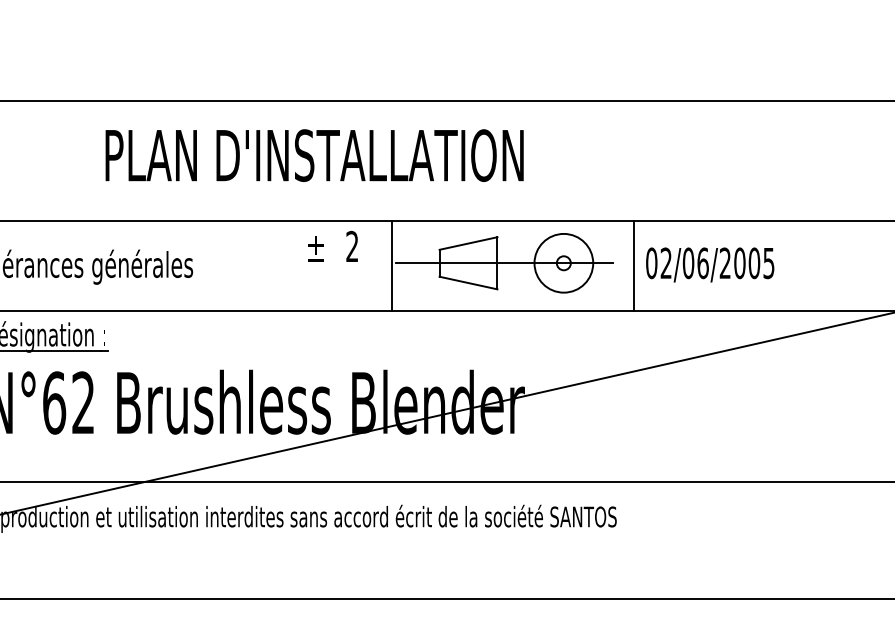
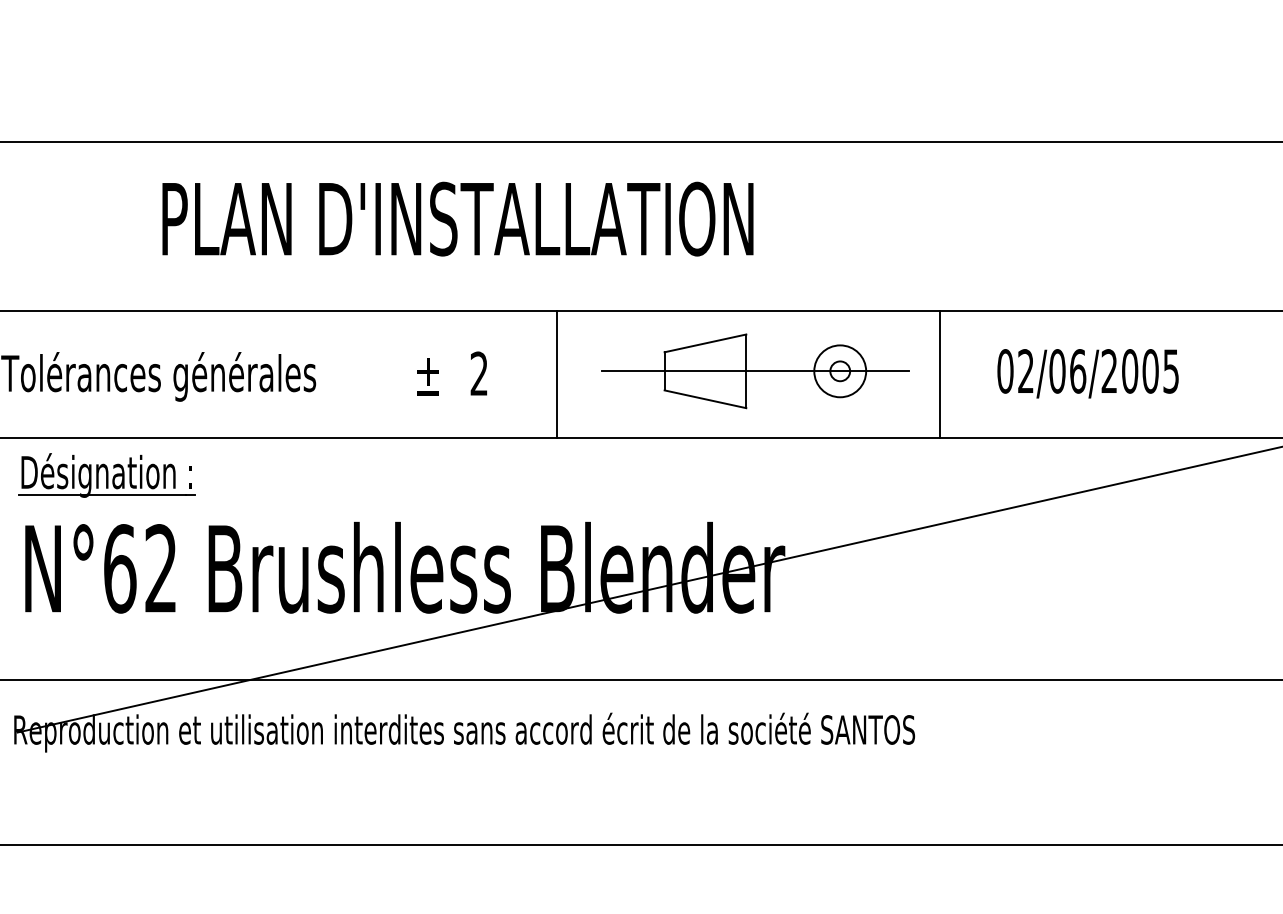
text: (314, 155) -> (457, 218), moved
text: (332, 246) -> (451, 373), moved
circle: (564, 263) -> (840, 371), size x0.62
text: (709, 264) -> (1087, 373), moved
line: (392, 265) -> (556, 374), moved

